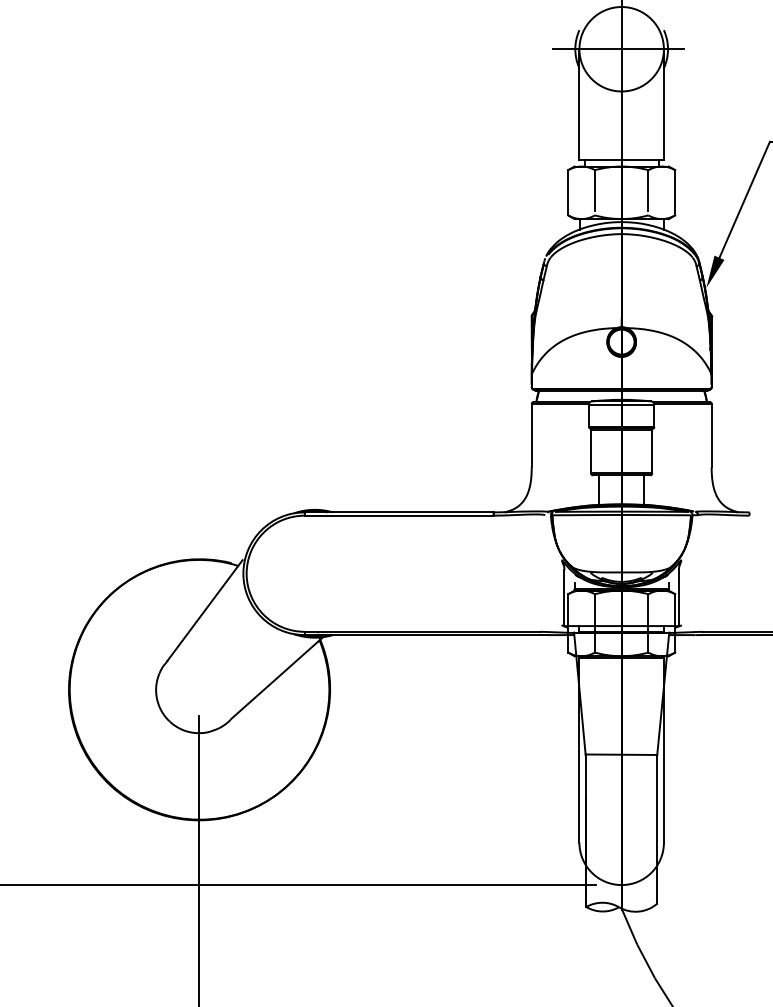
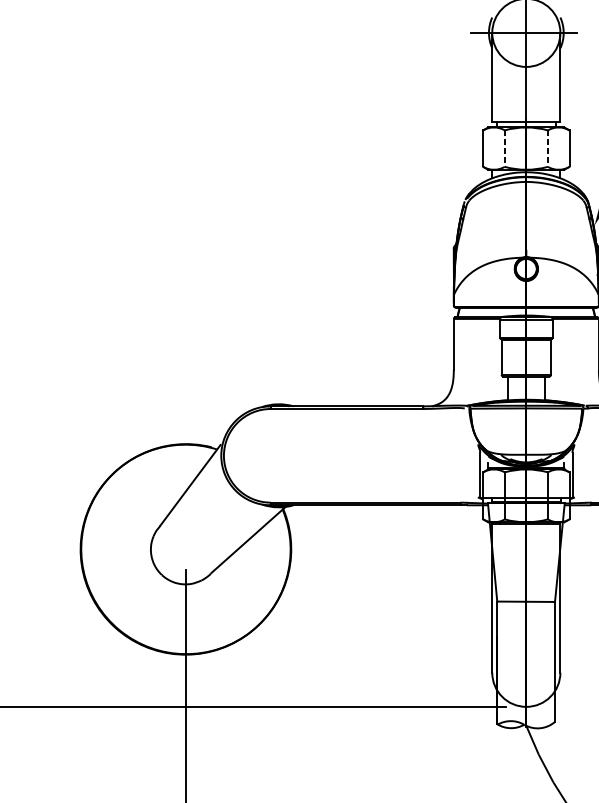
line: (594, 191) -> (504, 147), solid -> dashed
line: (648, 191) -> (547, 147), solid -> dashed

